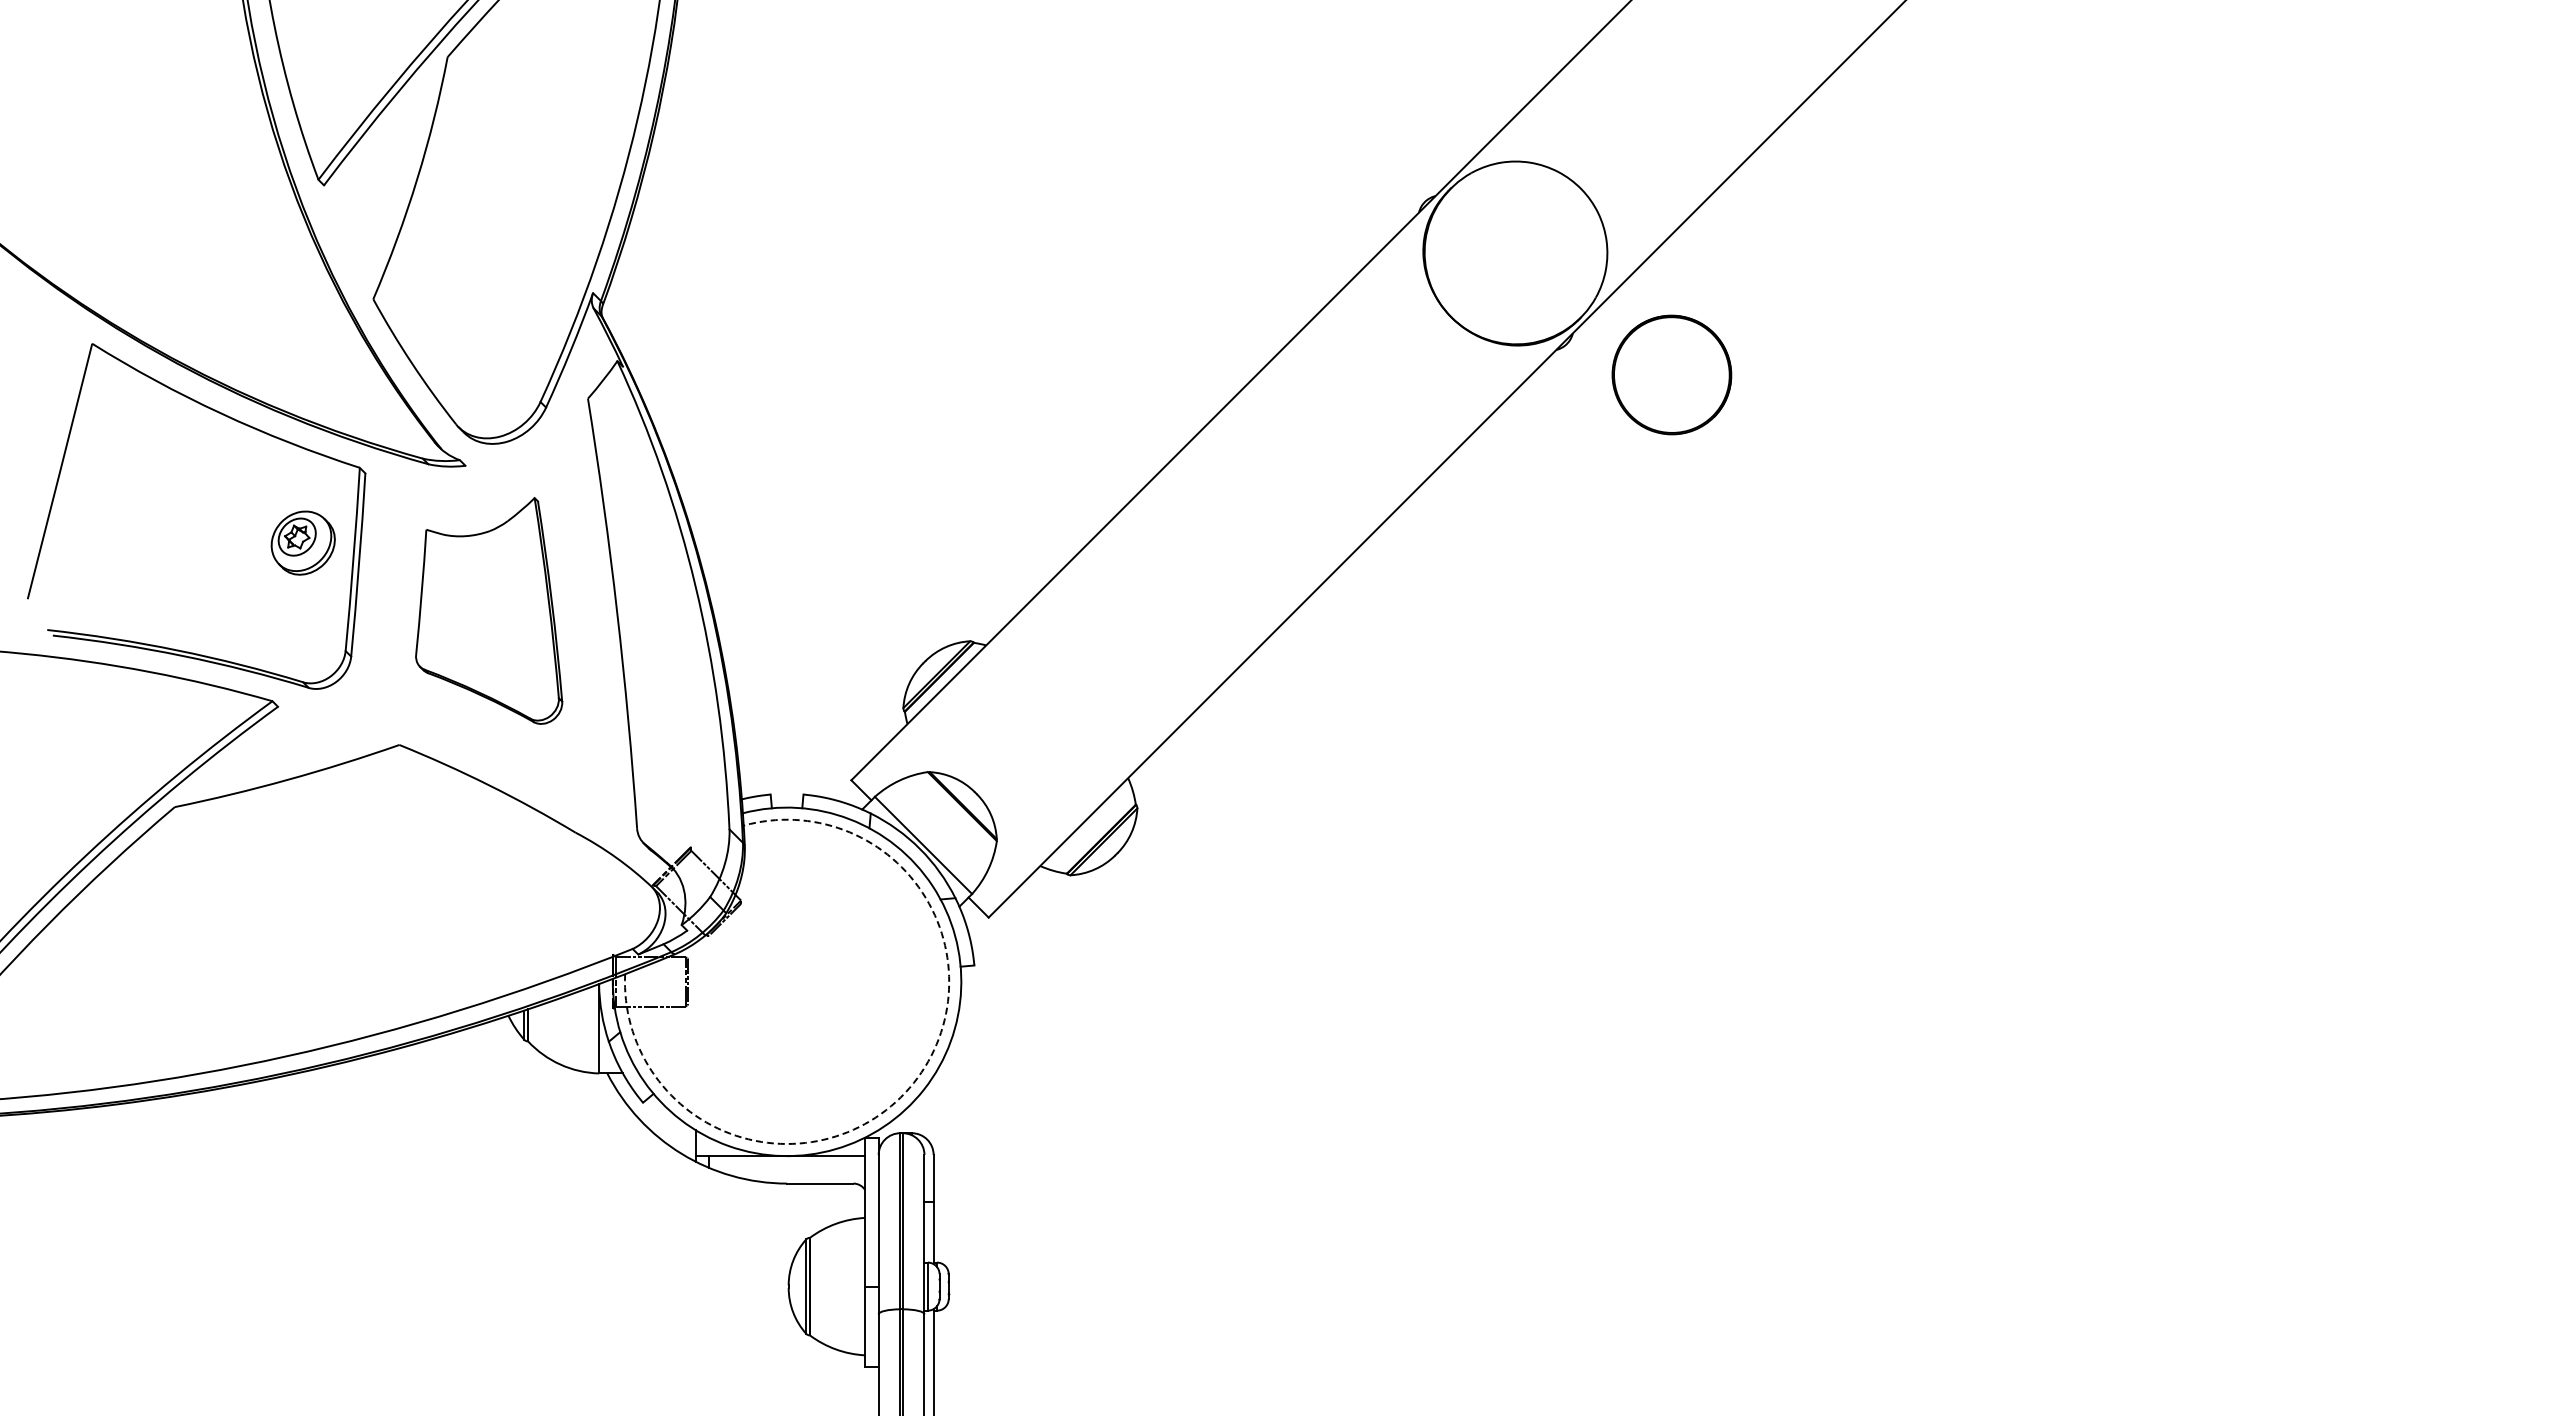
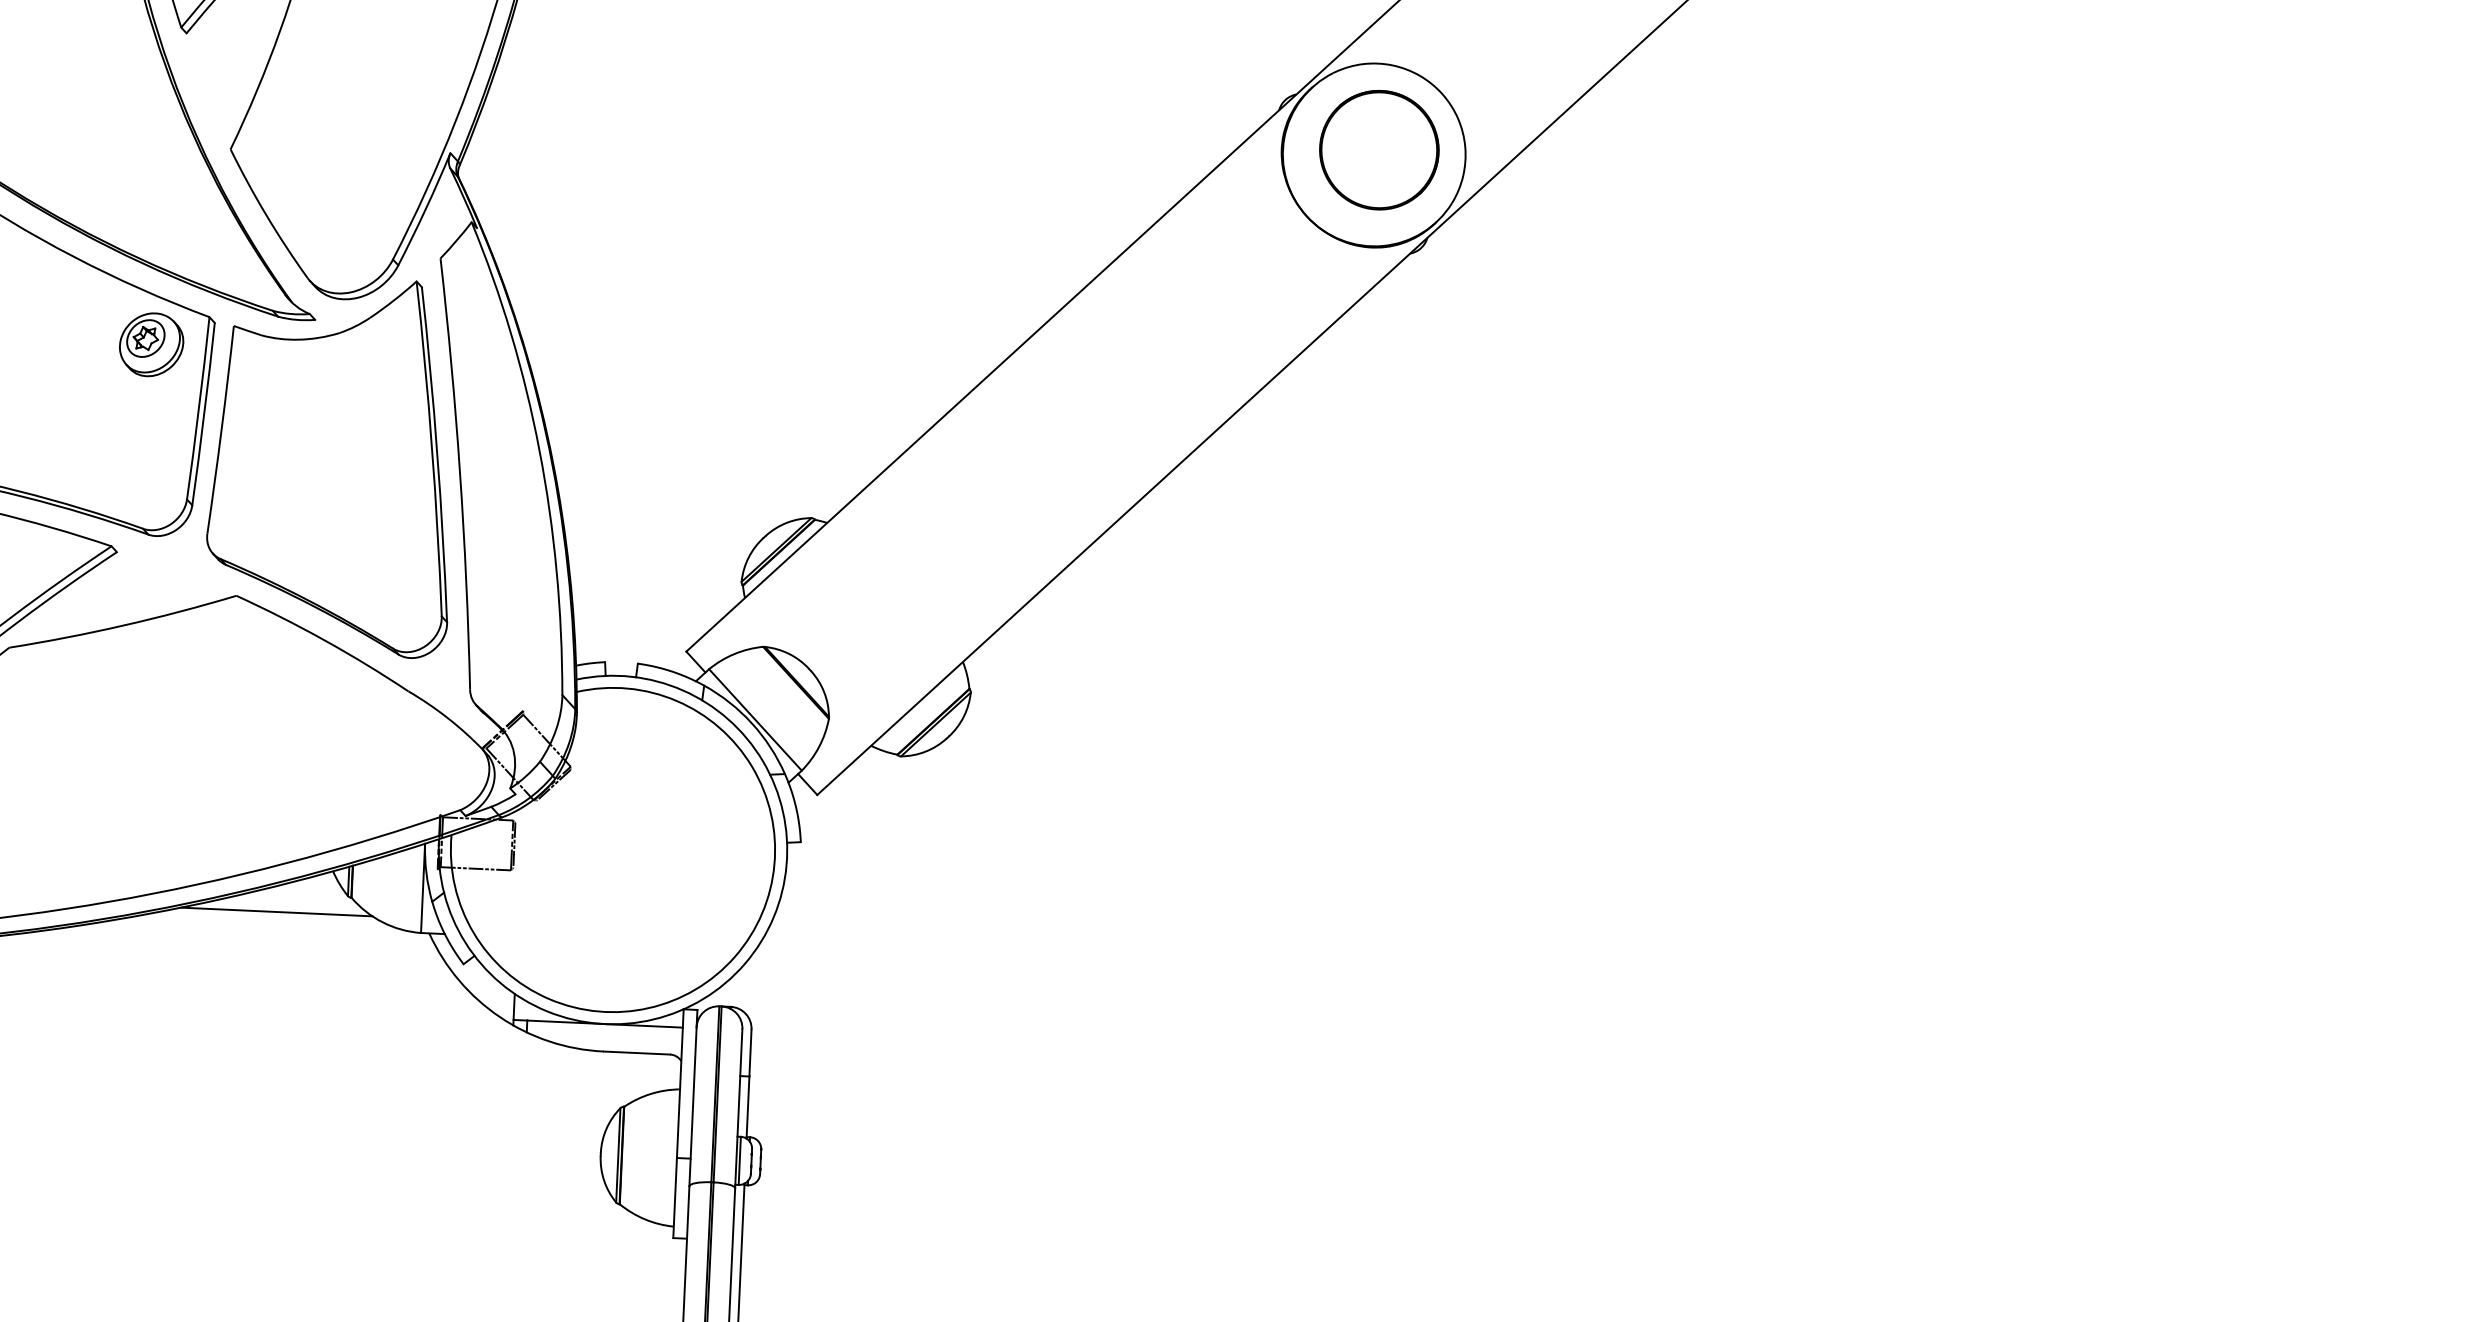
part: (1671, 374) -> (1378, 149), moved
part: (302, 542) -> (150, 344), moved
part: (488, 610) -> (331, 465), size x1.67
line: (453, 1059) -> (276, 912), added
arc: (913, 1083) -> (734, 957), dashed -> solid

